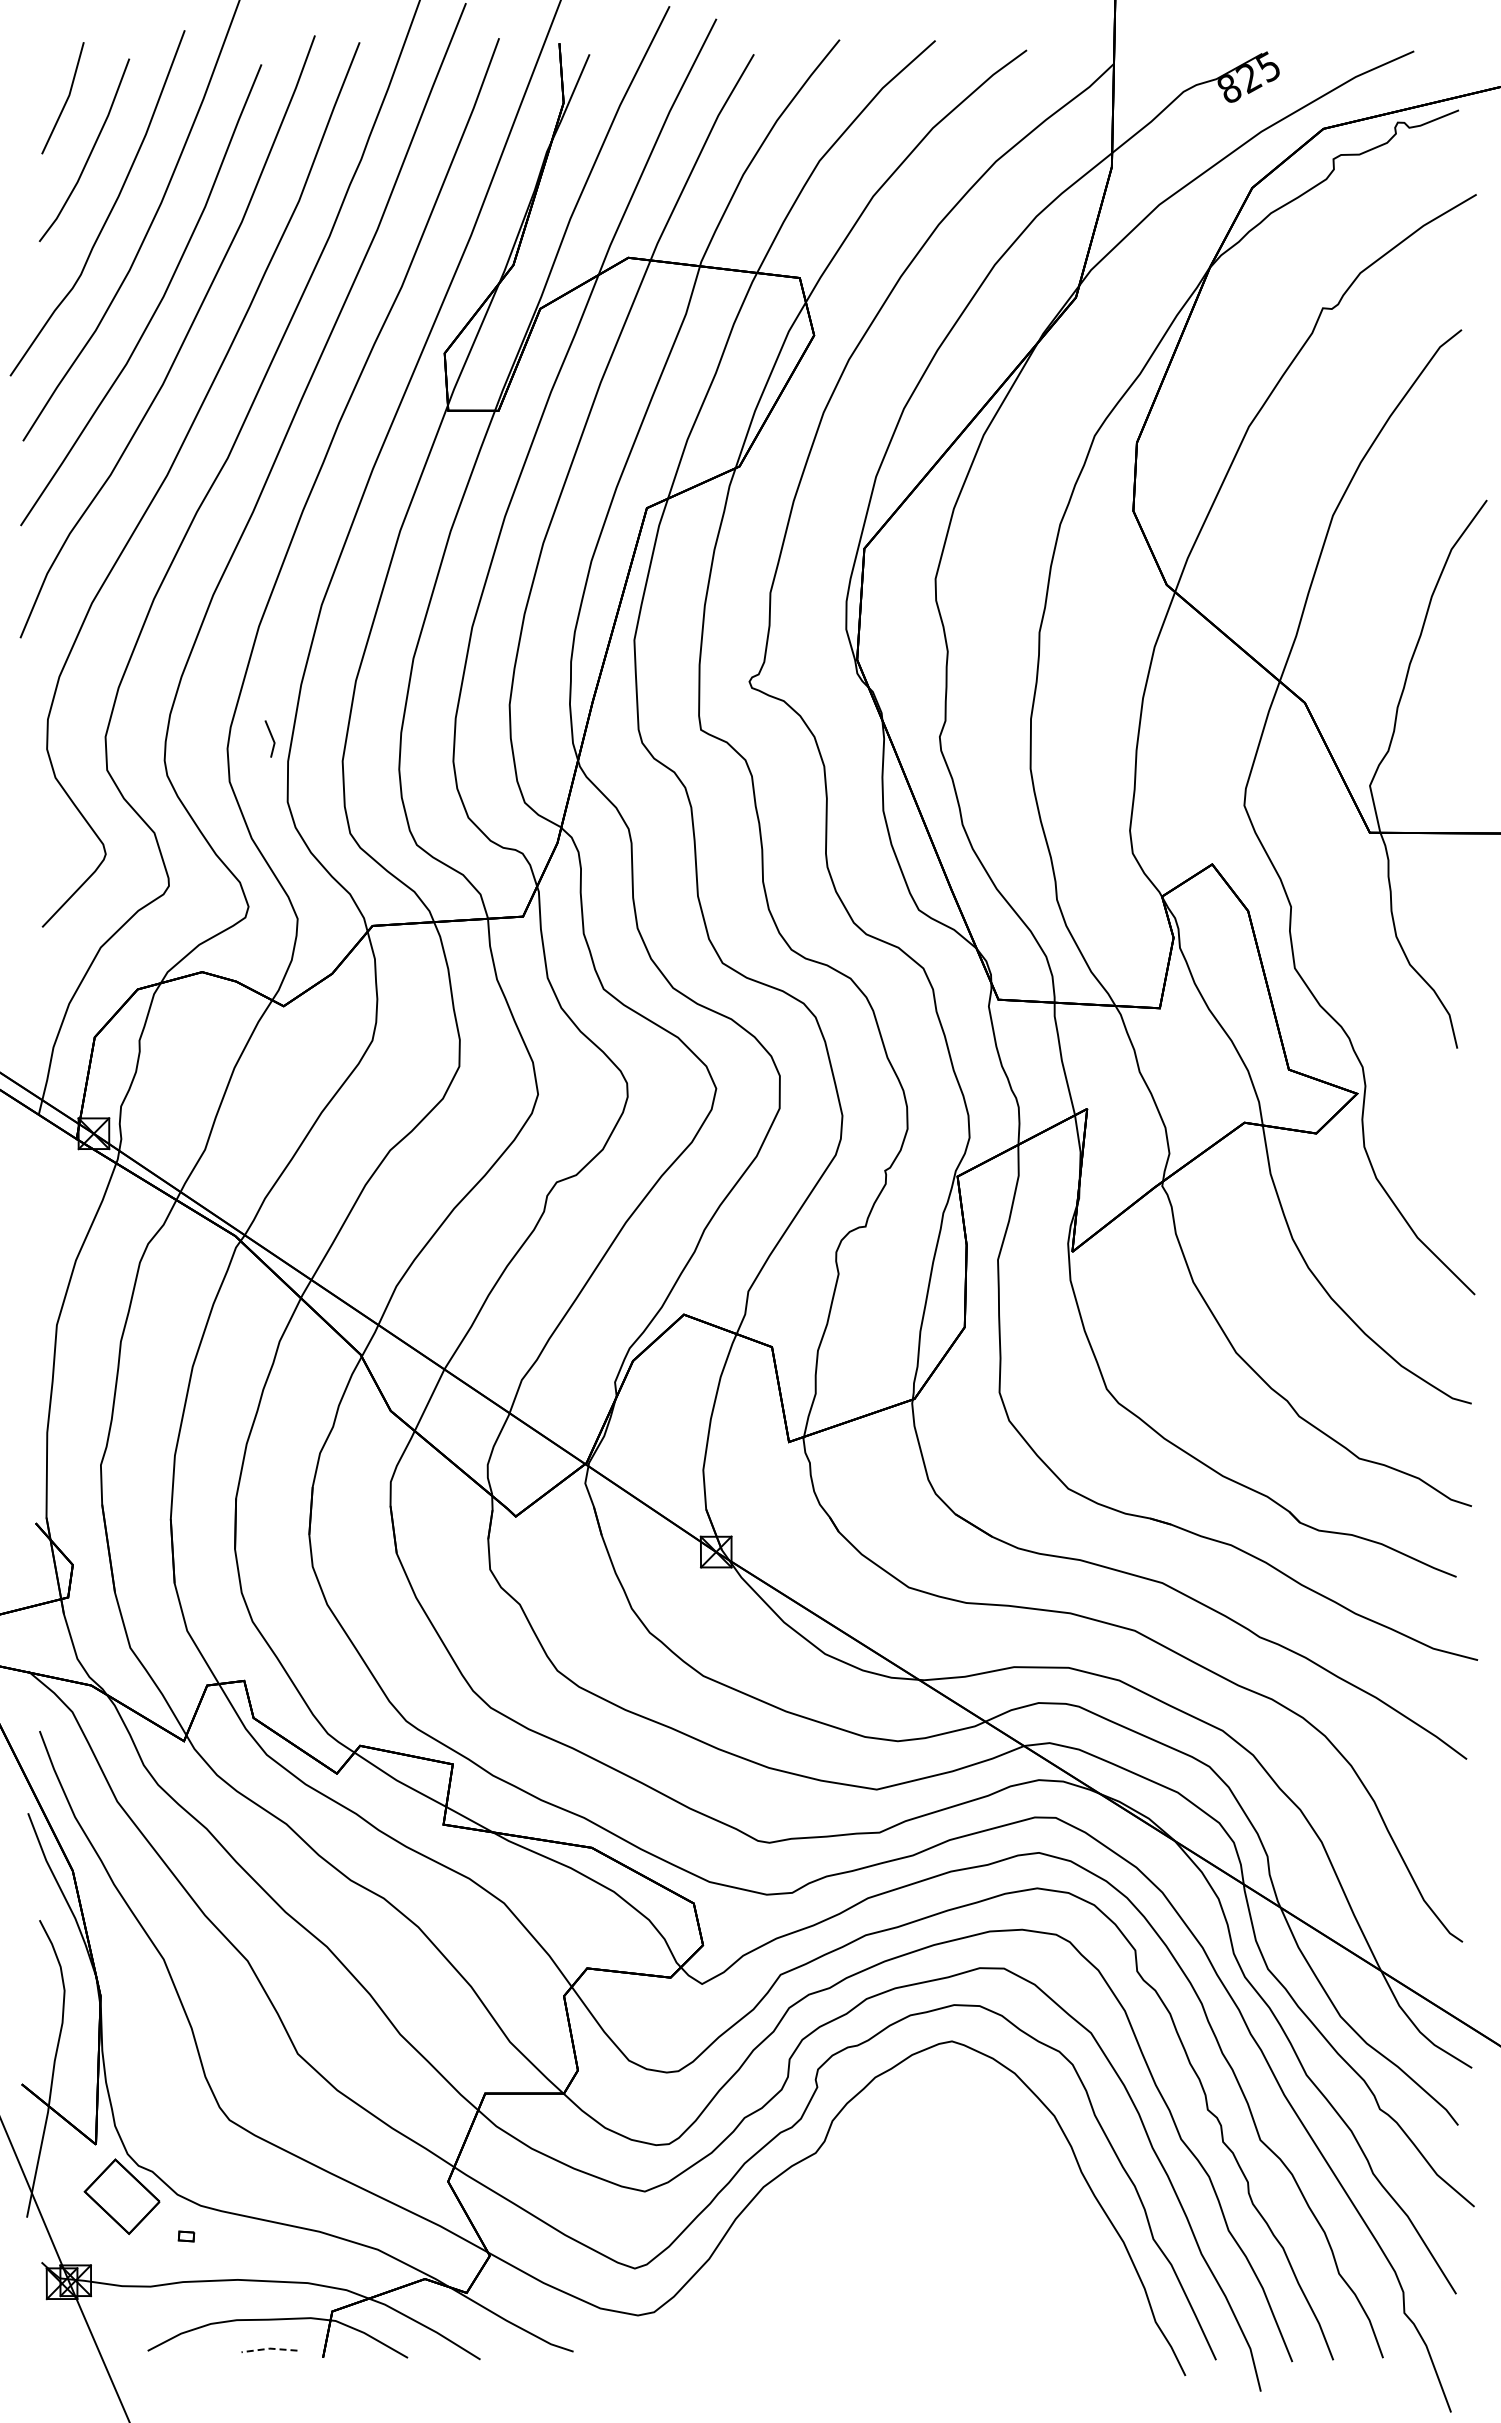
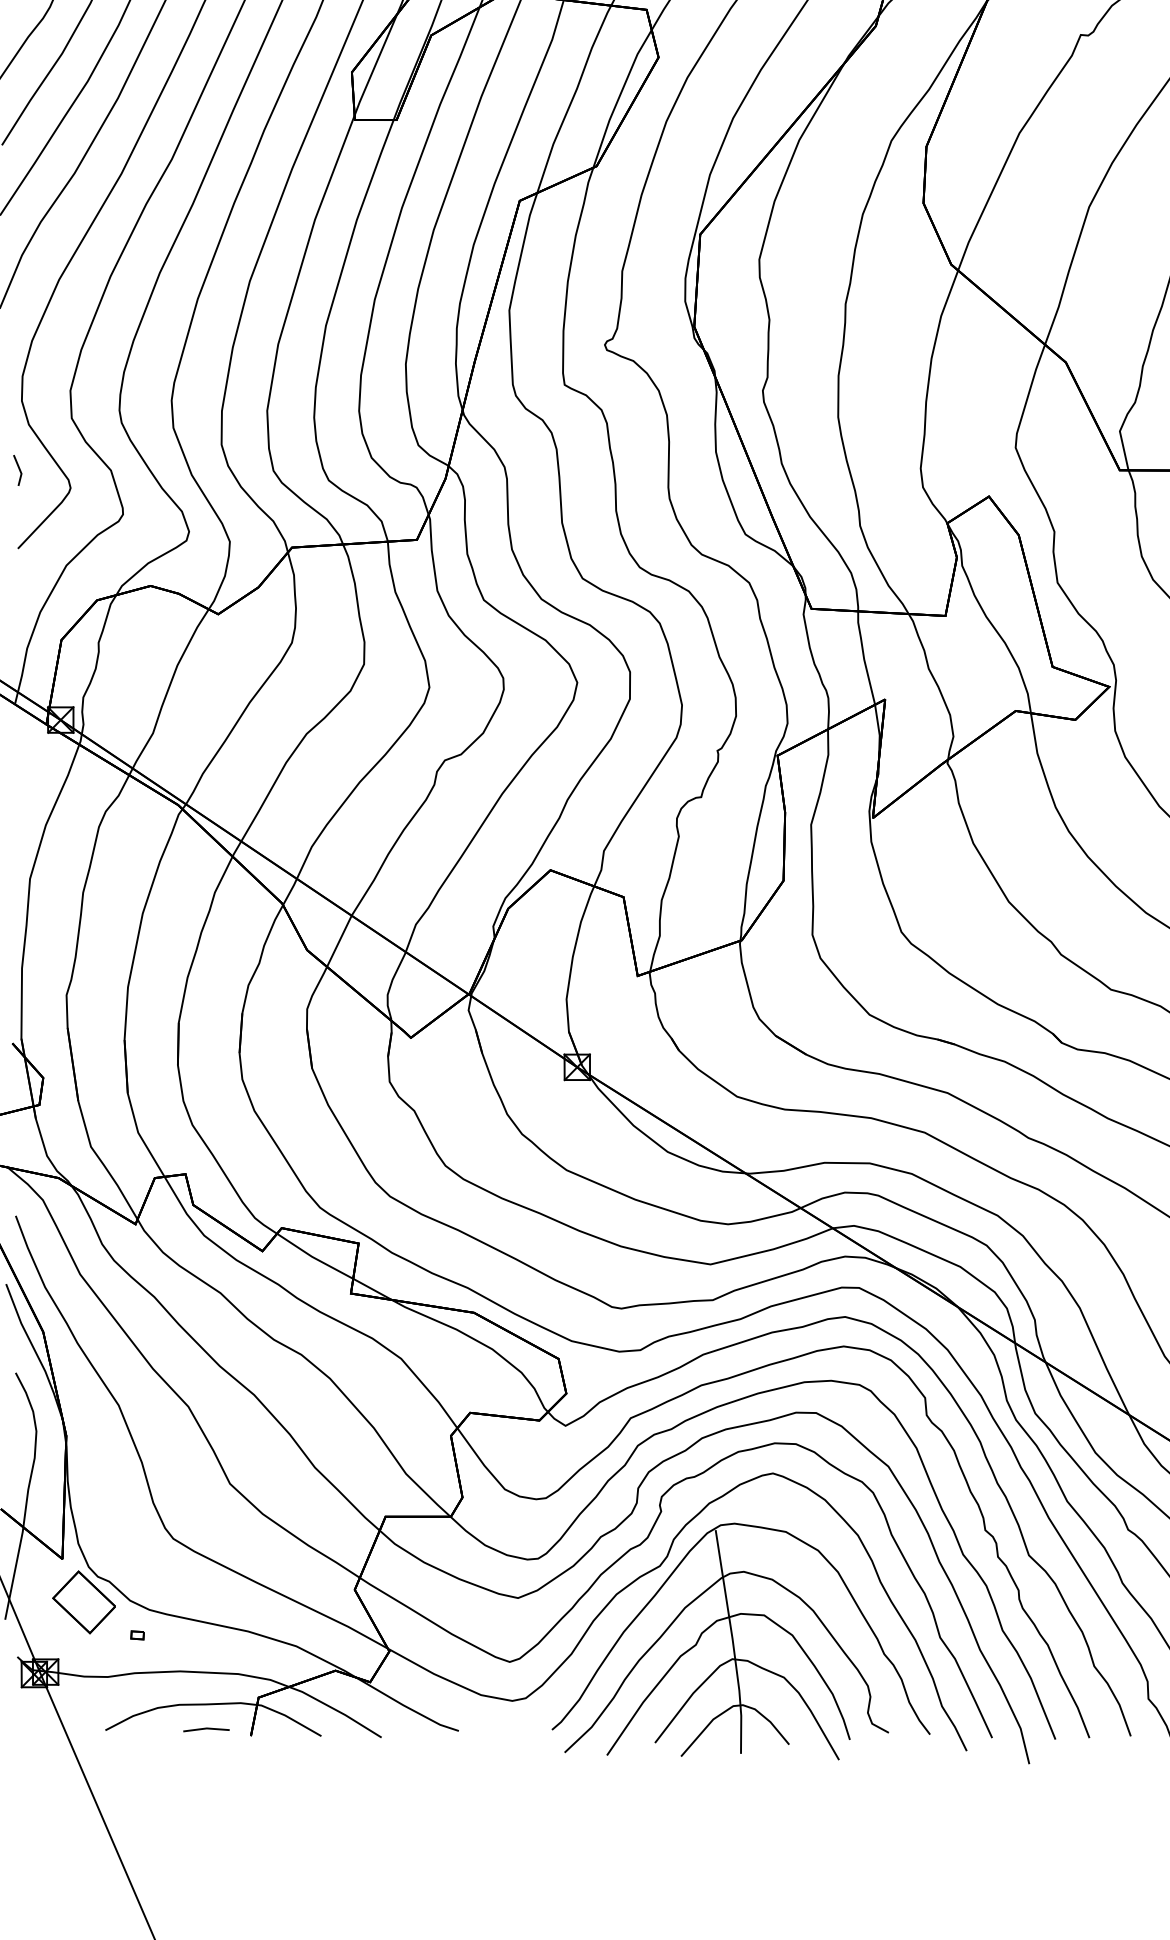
line: (271, 738) -> (18, 470), moved
part: (905, 2247) -> (734, 1644), added
line: (269, 2348) -> (206, 1728), dashed -> solid

